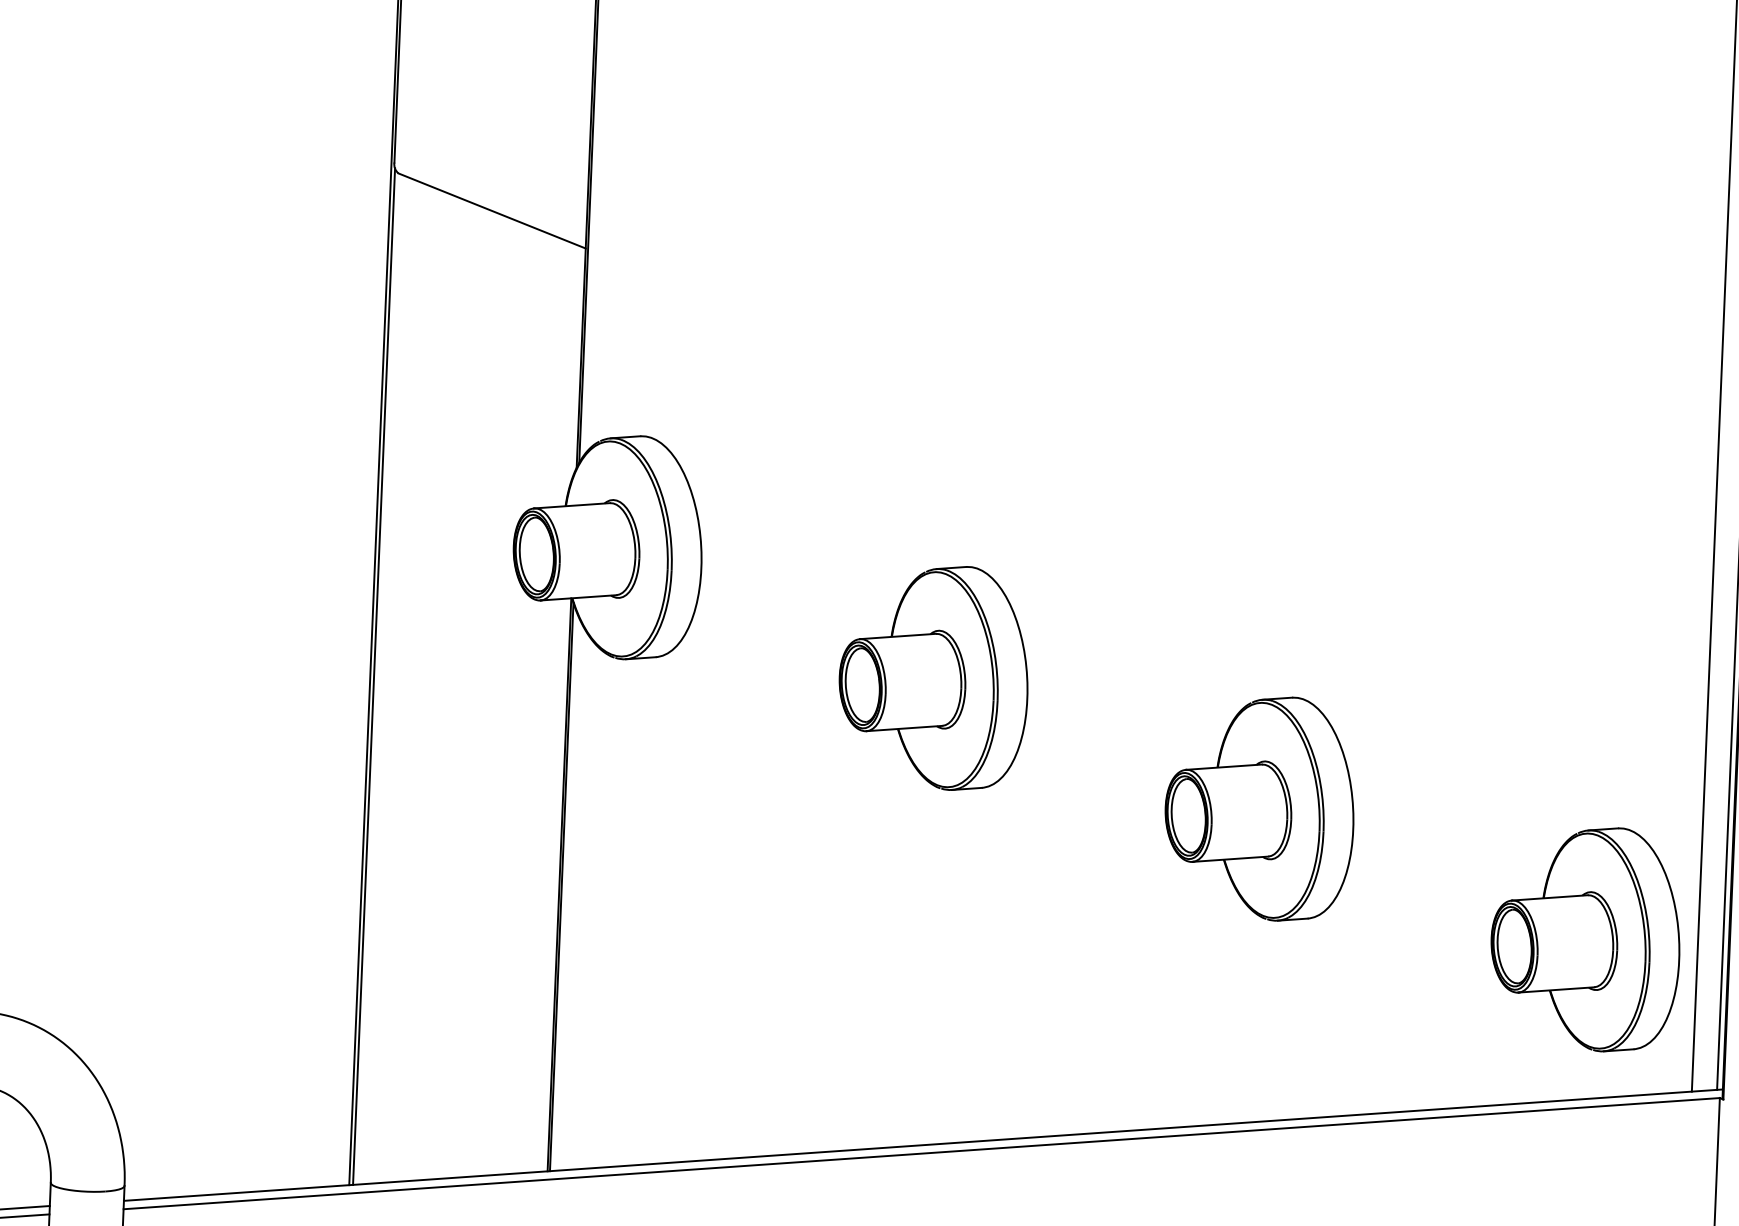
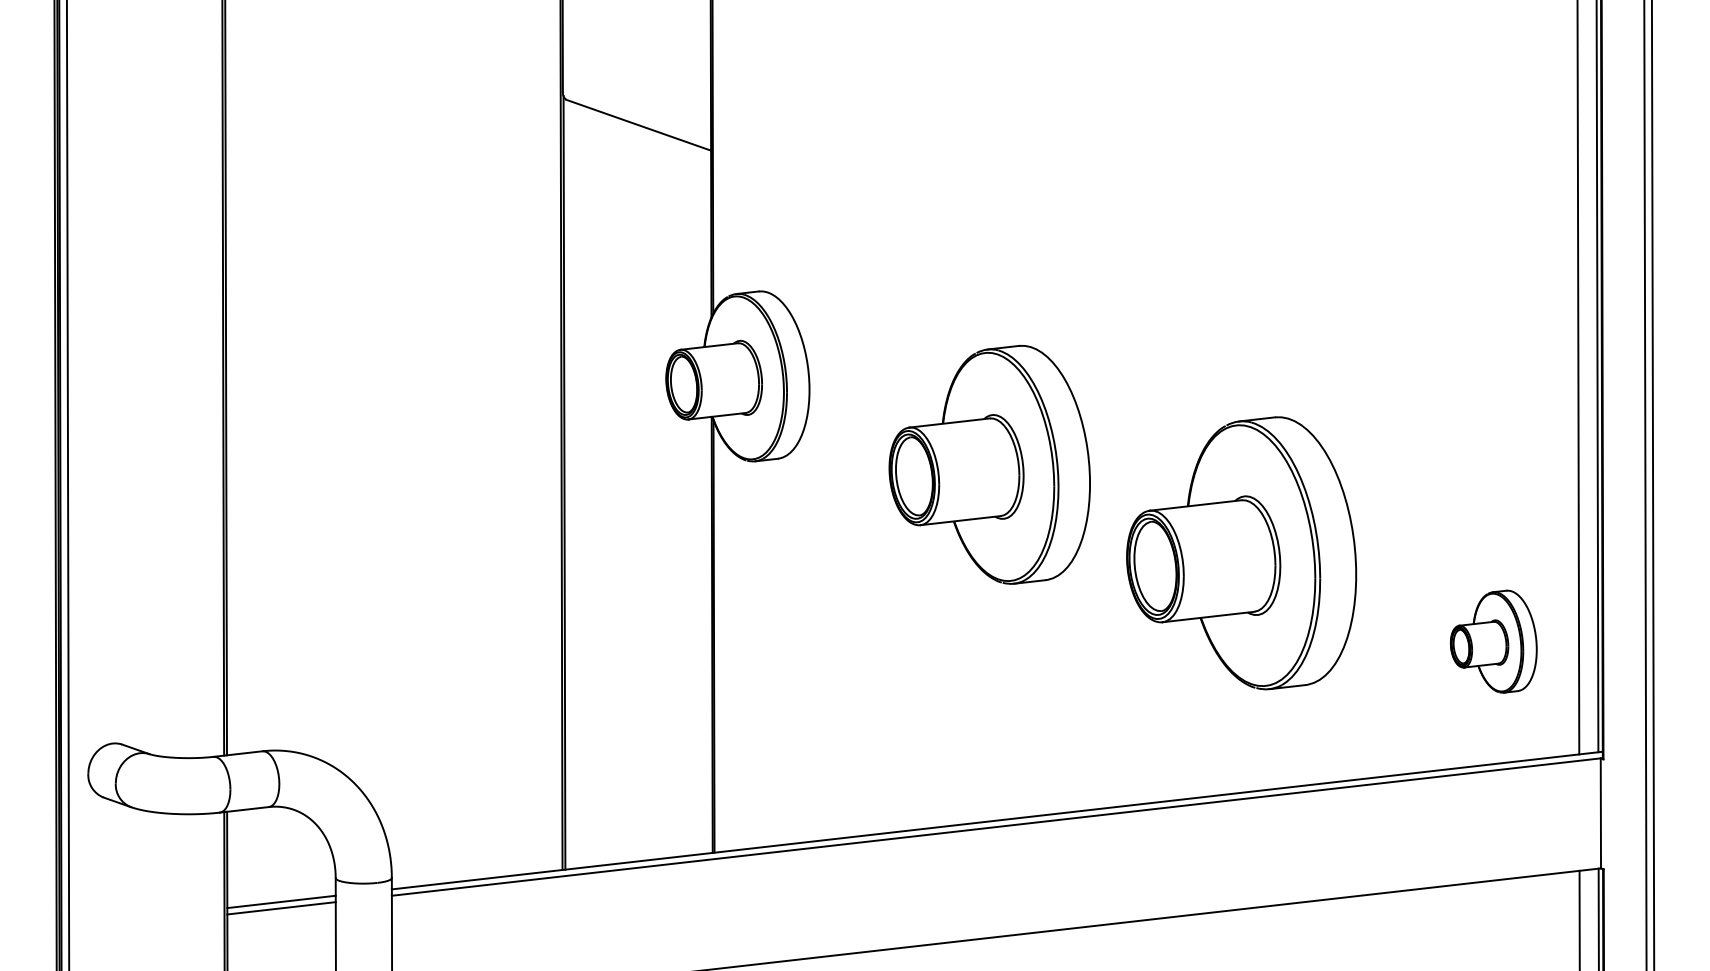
part: (933, 676) -> (989, 464), size x1.4
part: (1259, 808) -> (1241, 553), size x1.6
part: (1585, 938) -> (1493, 641), size x0.6

